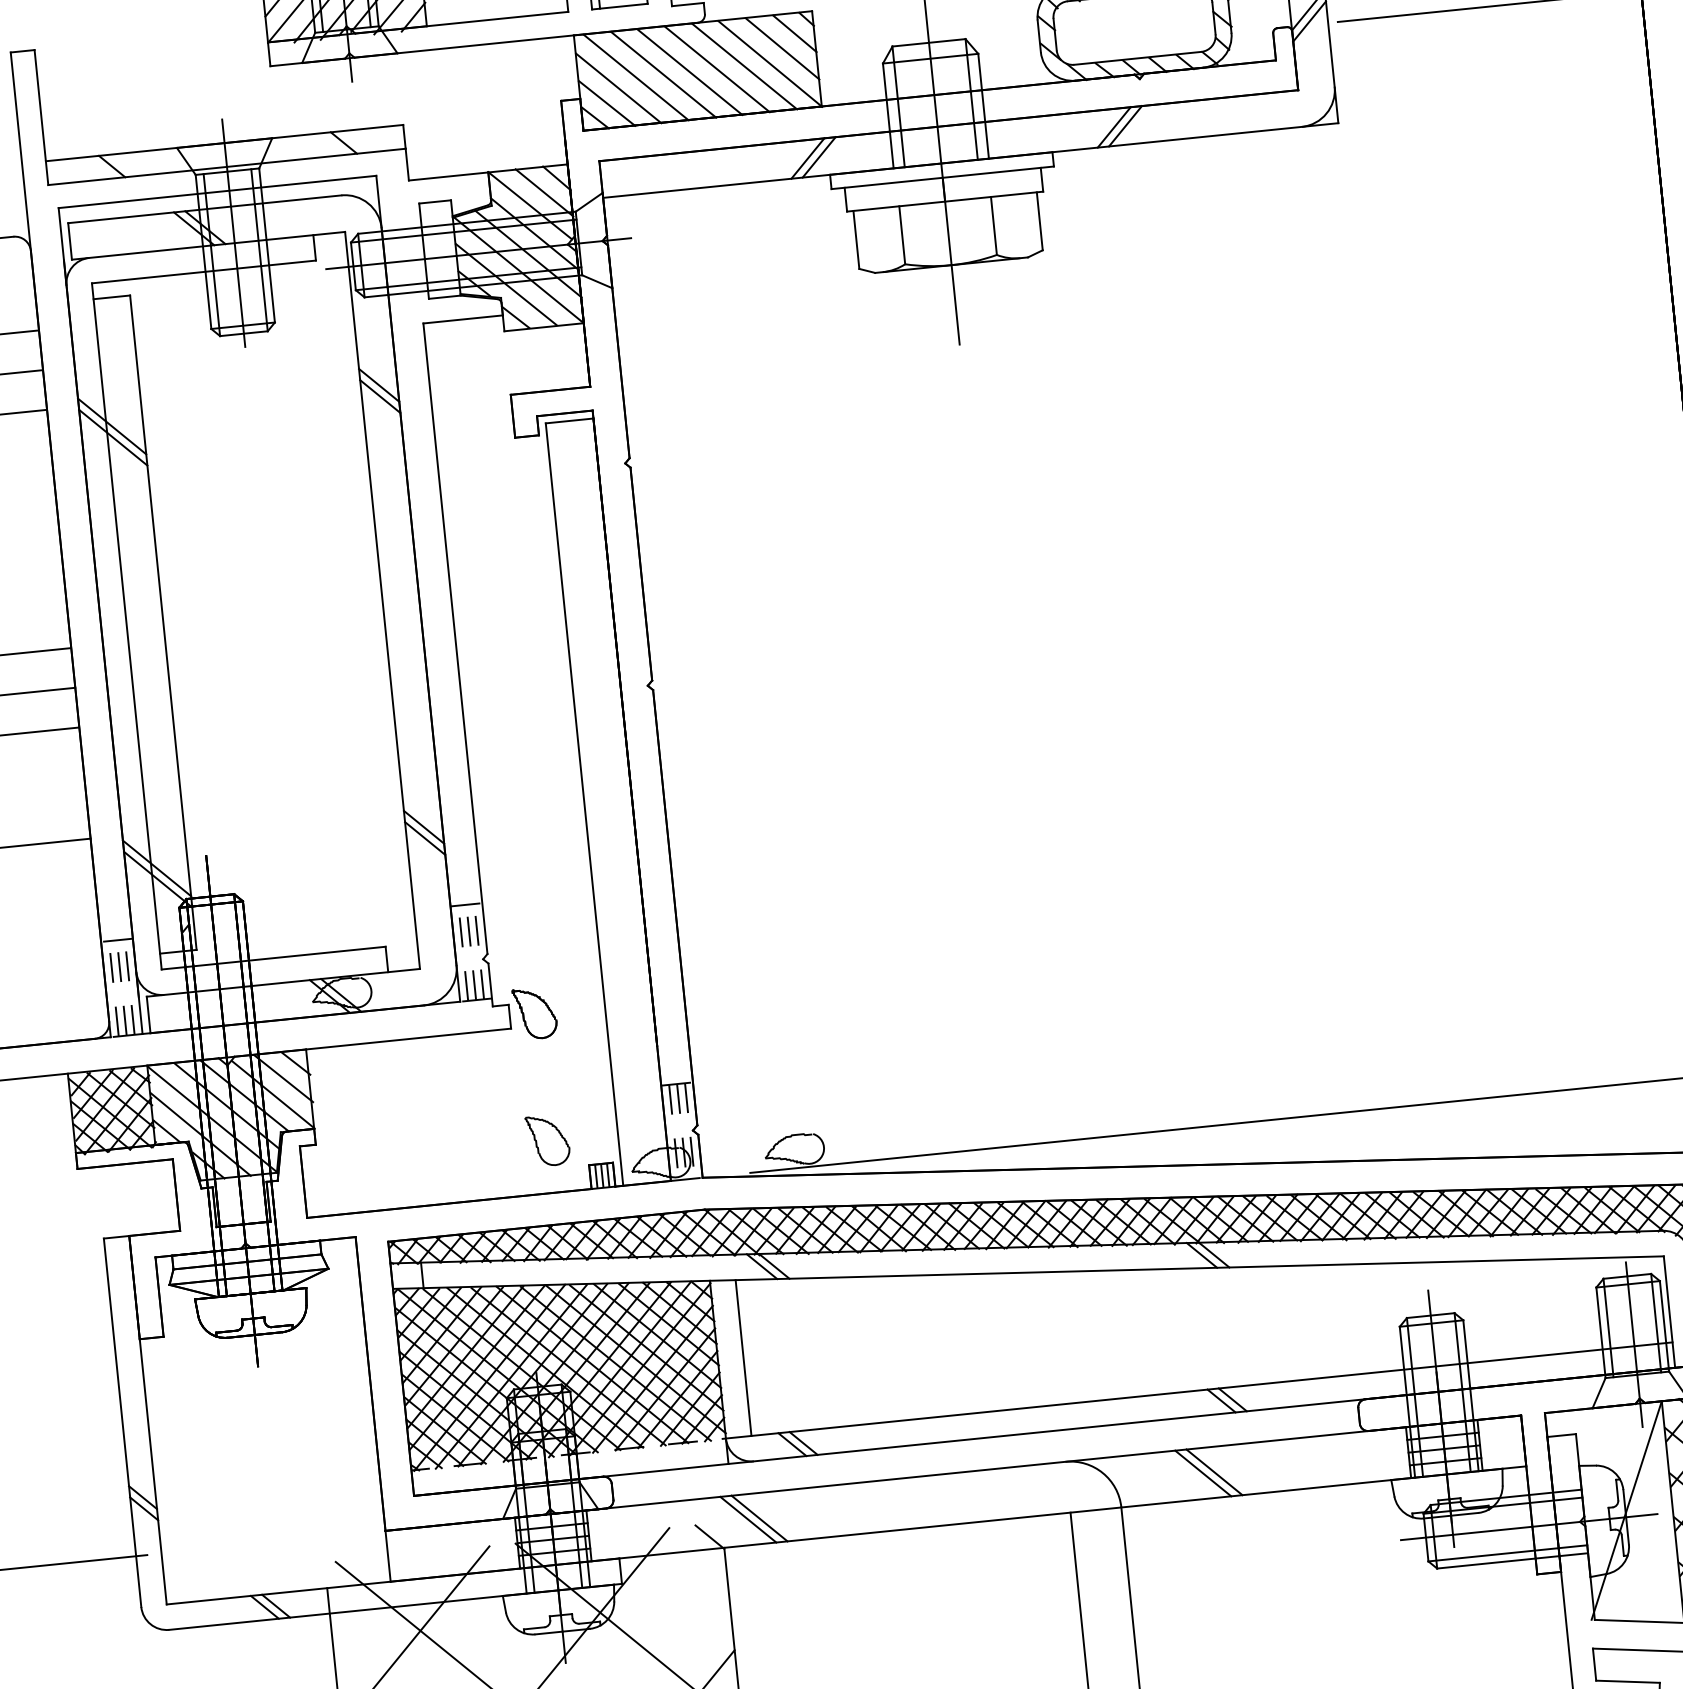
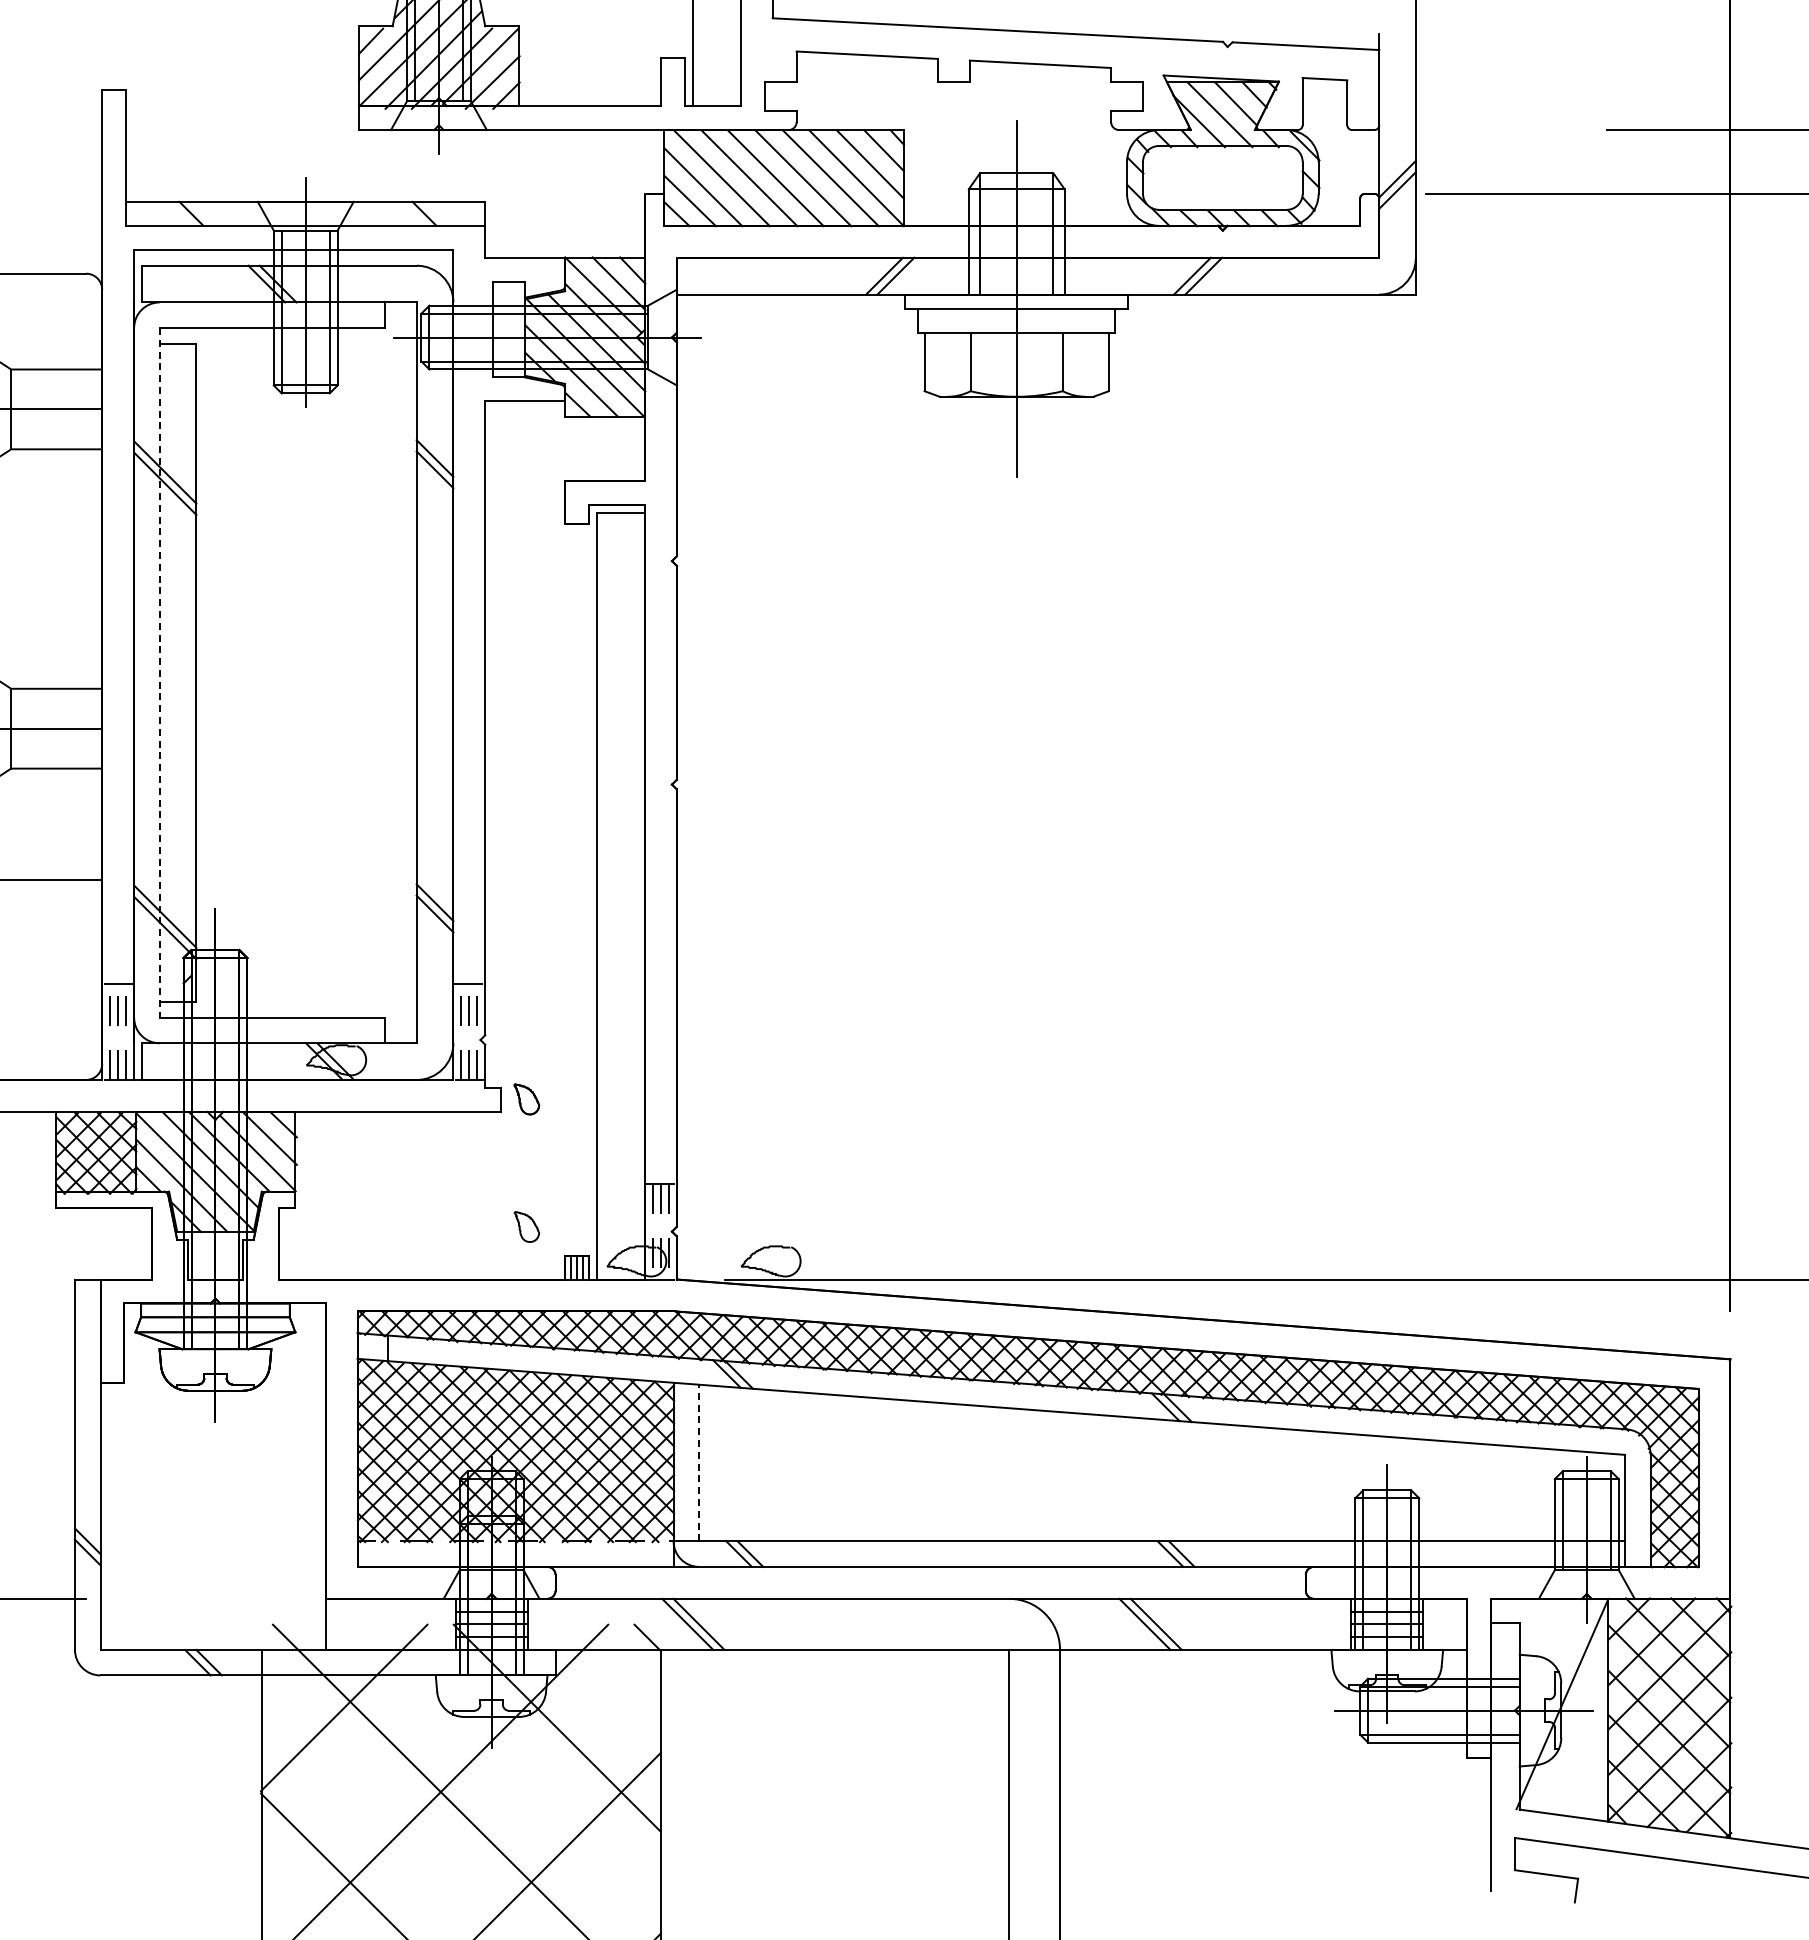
line: (126, 626) -> (159, 672), solid -> dashed
part: (534, 1013) -> (526, 1099), size x0.6
part: (547, 1140) -> (526, 1226), size x0.6
line: (743, 1357) -> (699, 1462), solid -> dashed

